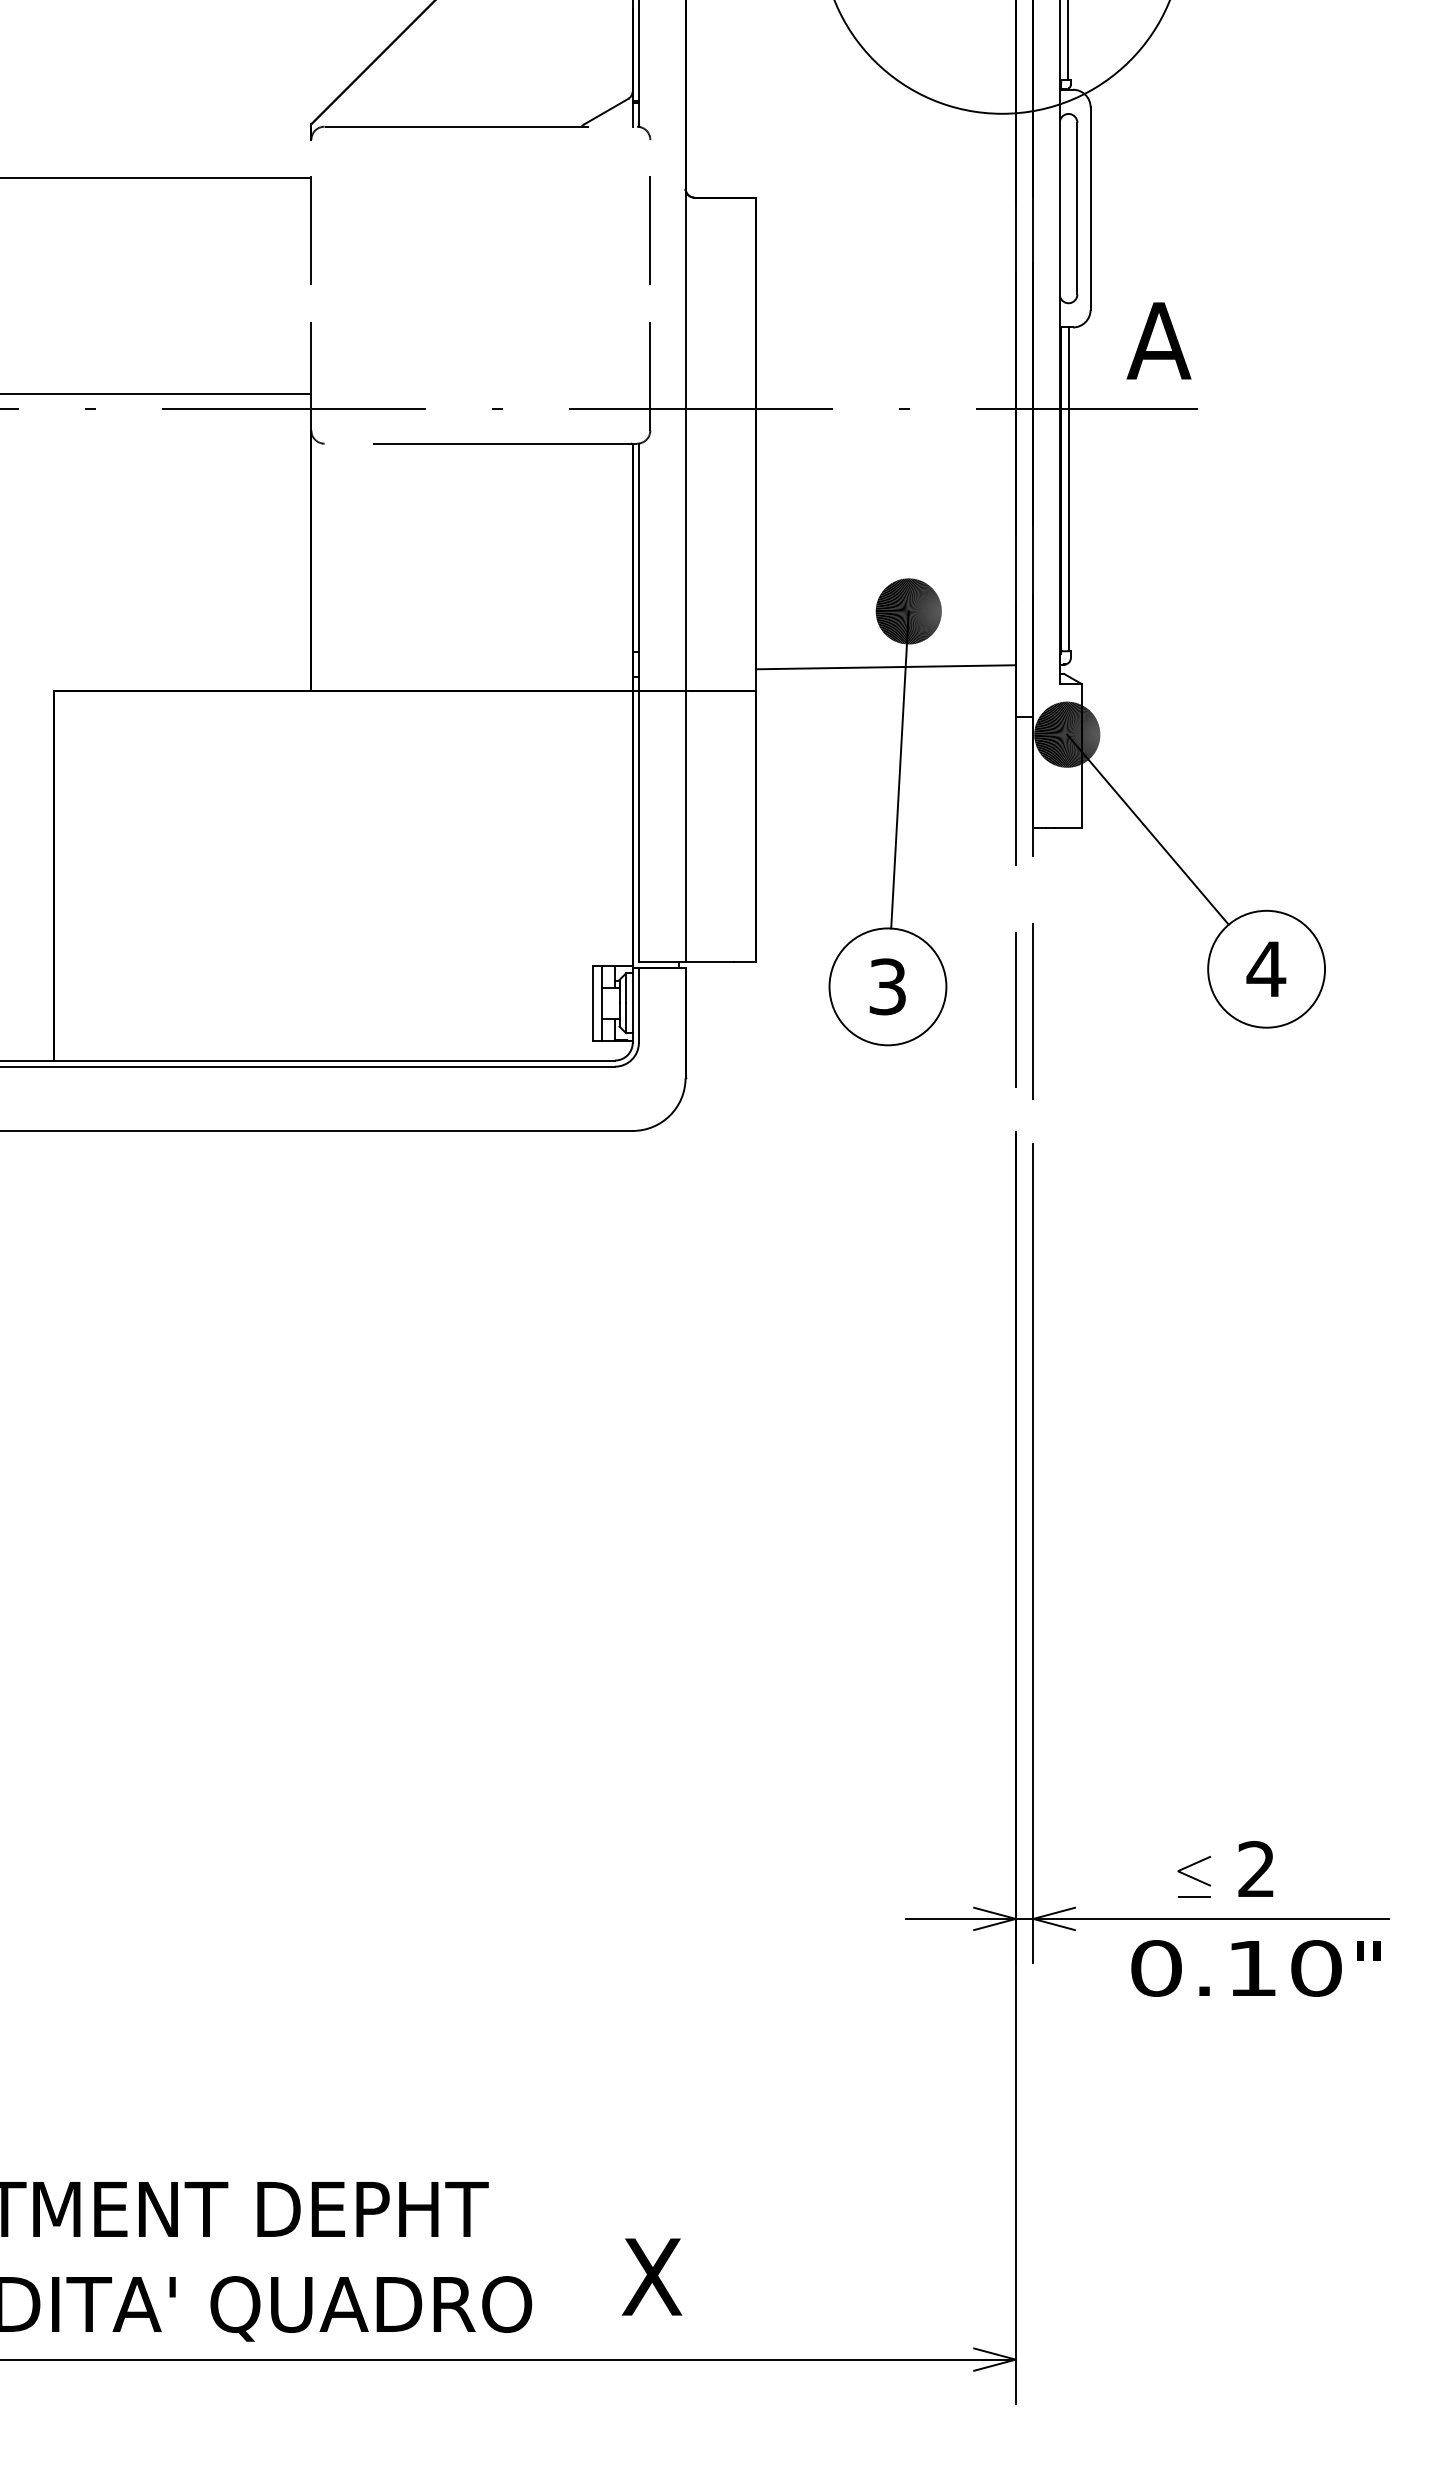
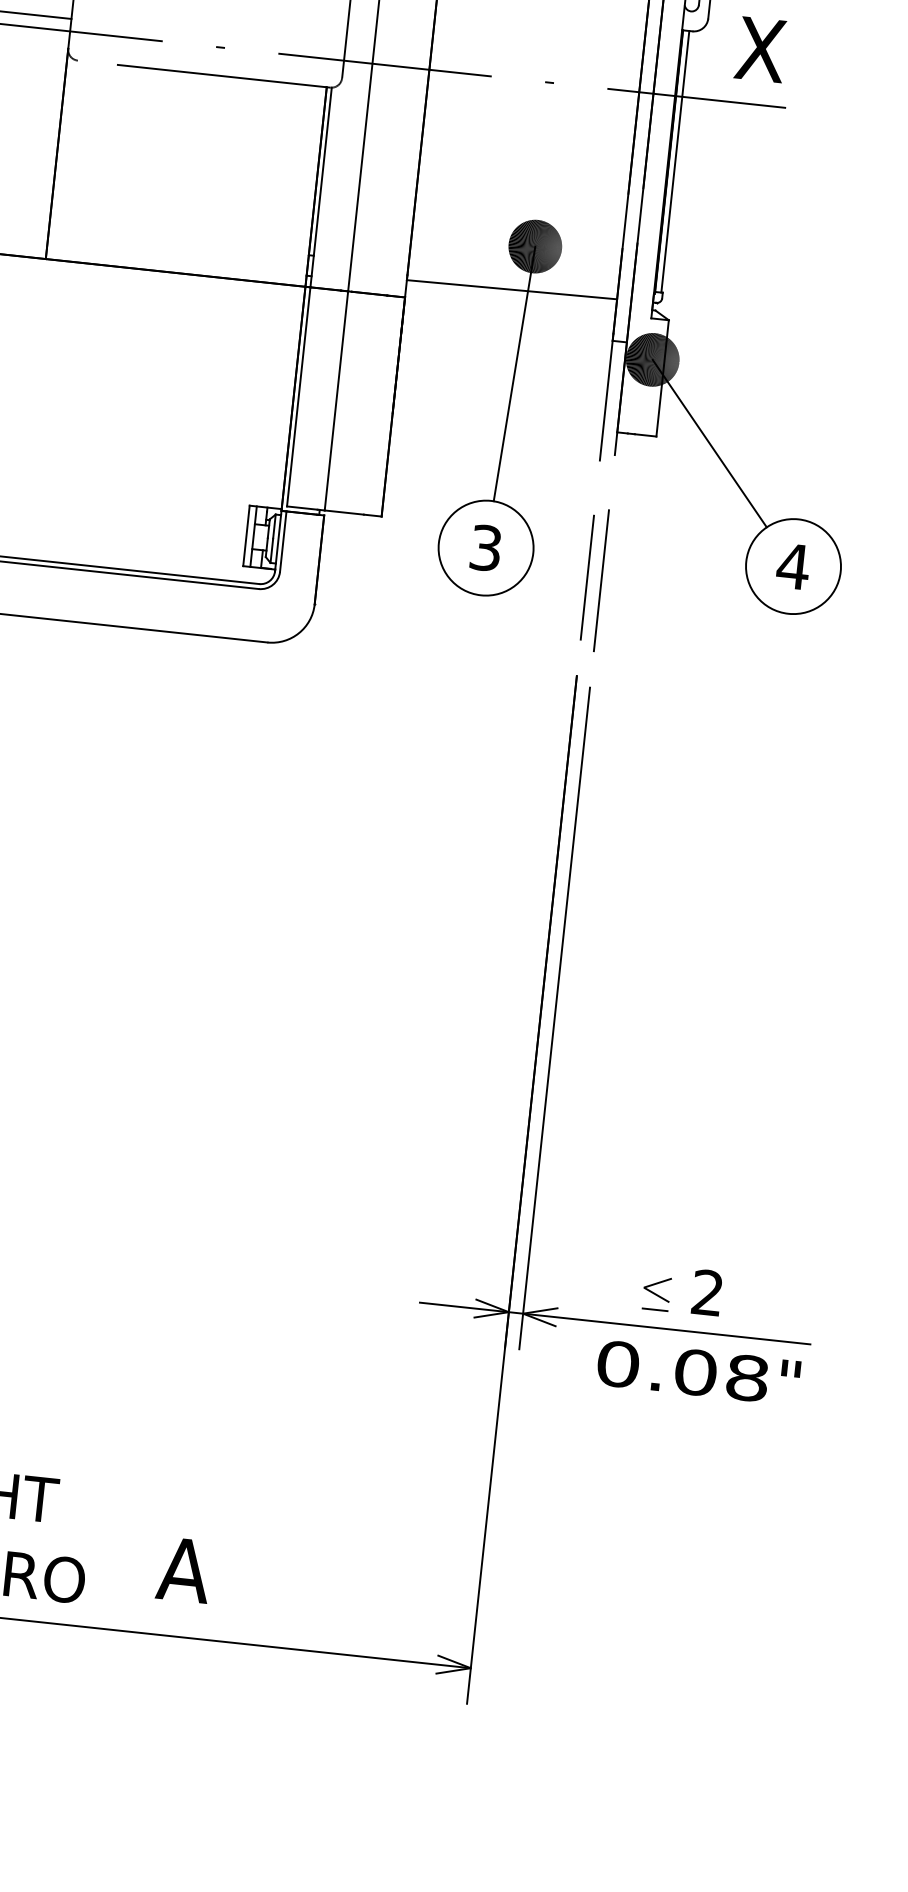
text: (1158, 340) -> (760, 49), A -> X
text: (1284, 1968) -> (721, 1375), 0.10 -> 0.08
text: (651, 2276) -> (183, 1569), X -> A

